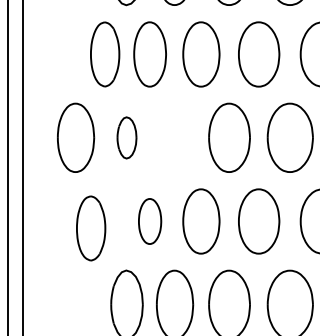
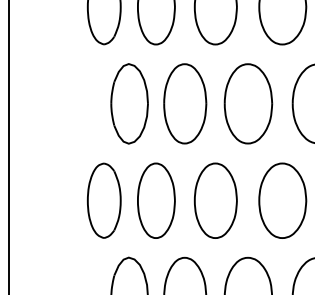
part: (76, 137) -> (185, 103), moved
part: (126, 137) -> (129, 103), size x1.67
part: (149, 221) -> (155, 200), size x1.43
part: (91, 228) -> (104, 200), moved

